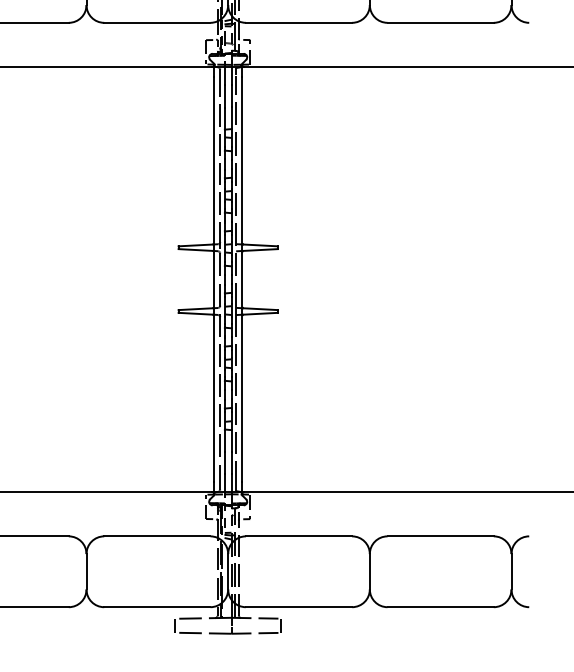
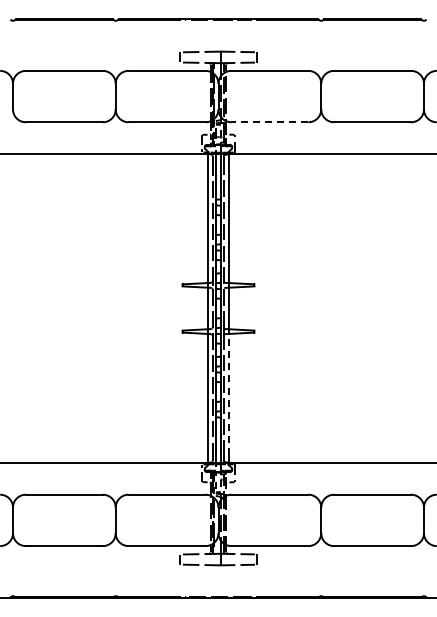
line: (298, 23) -> (269, 122), solid -> dashed
line: (241, 398) -> (228, 394), solid -> dashed

